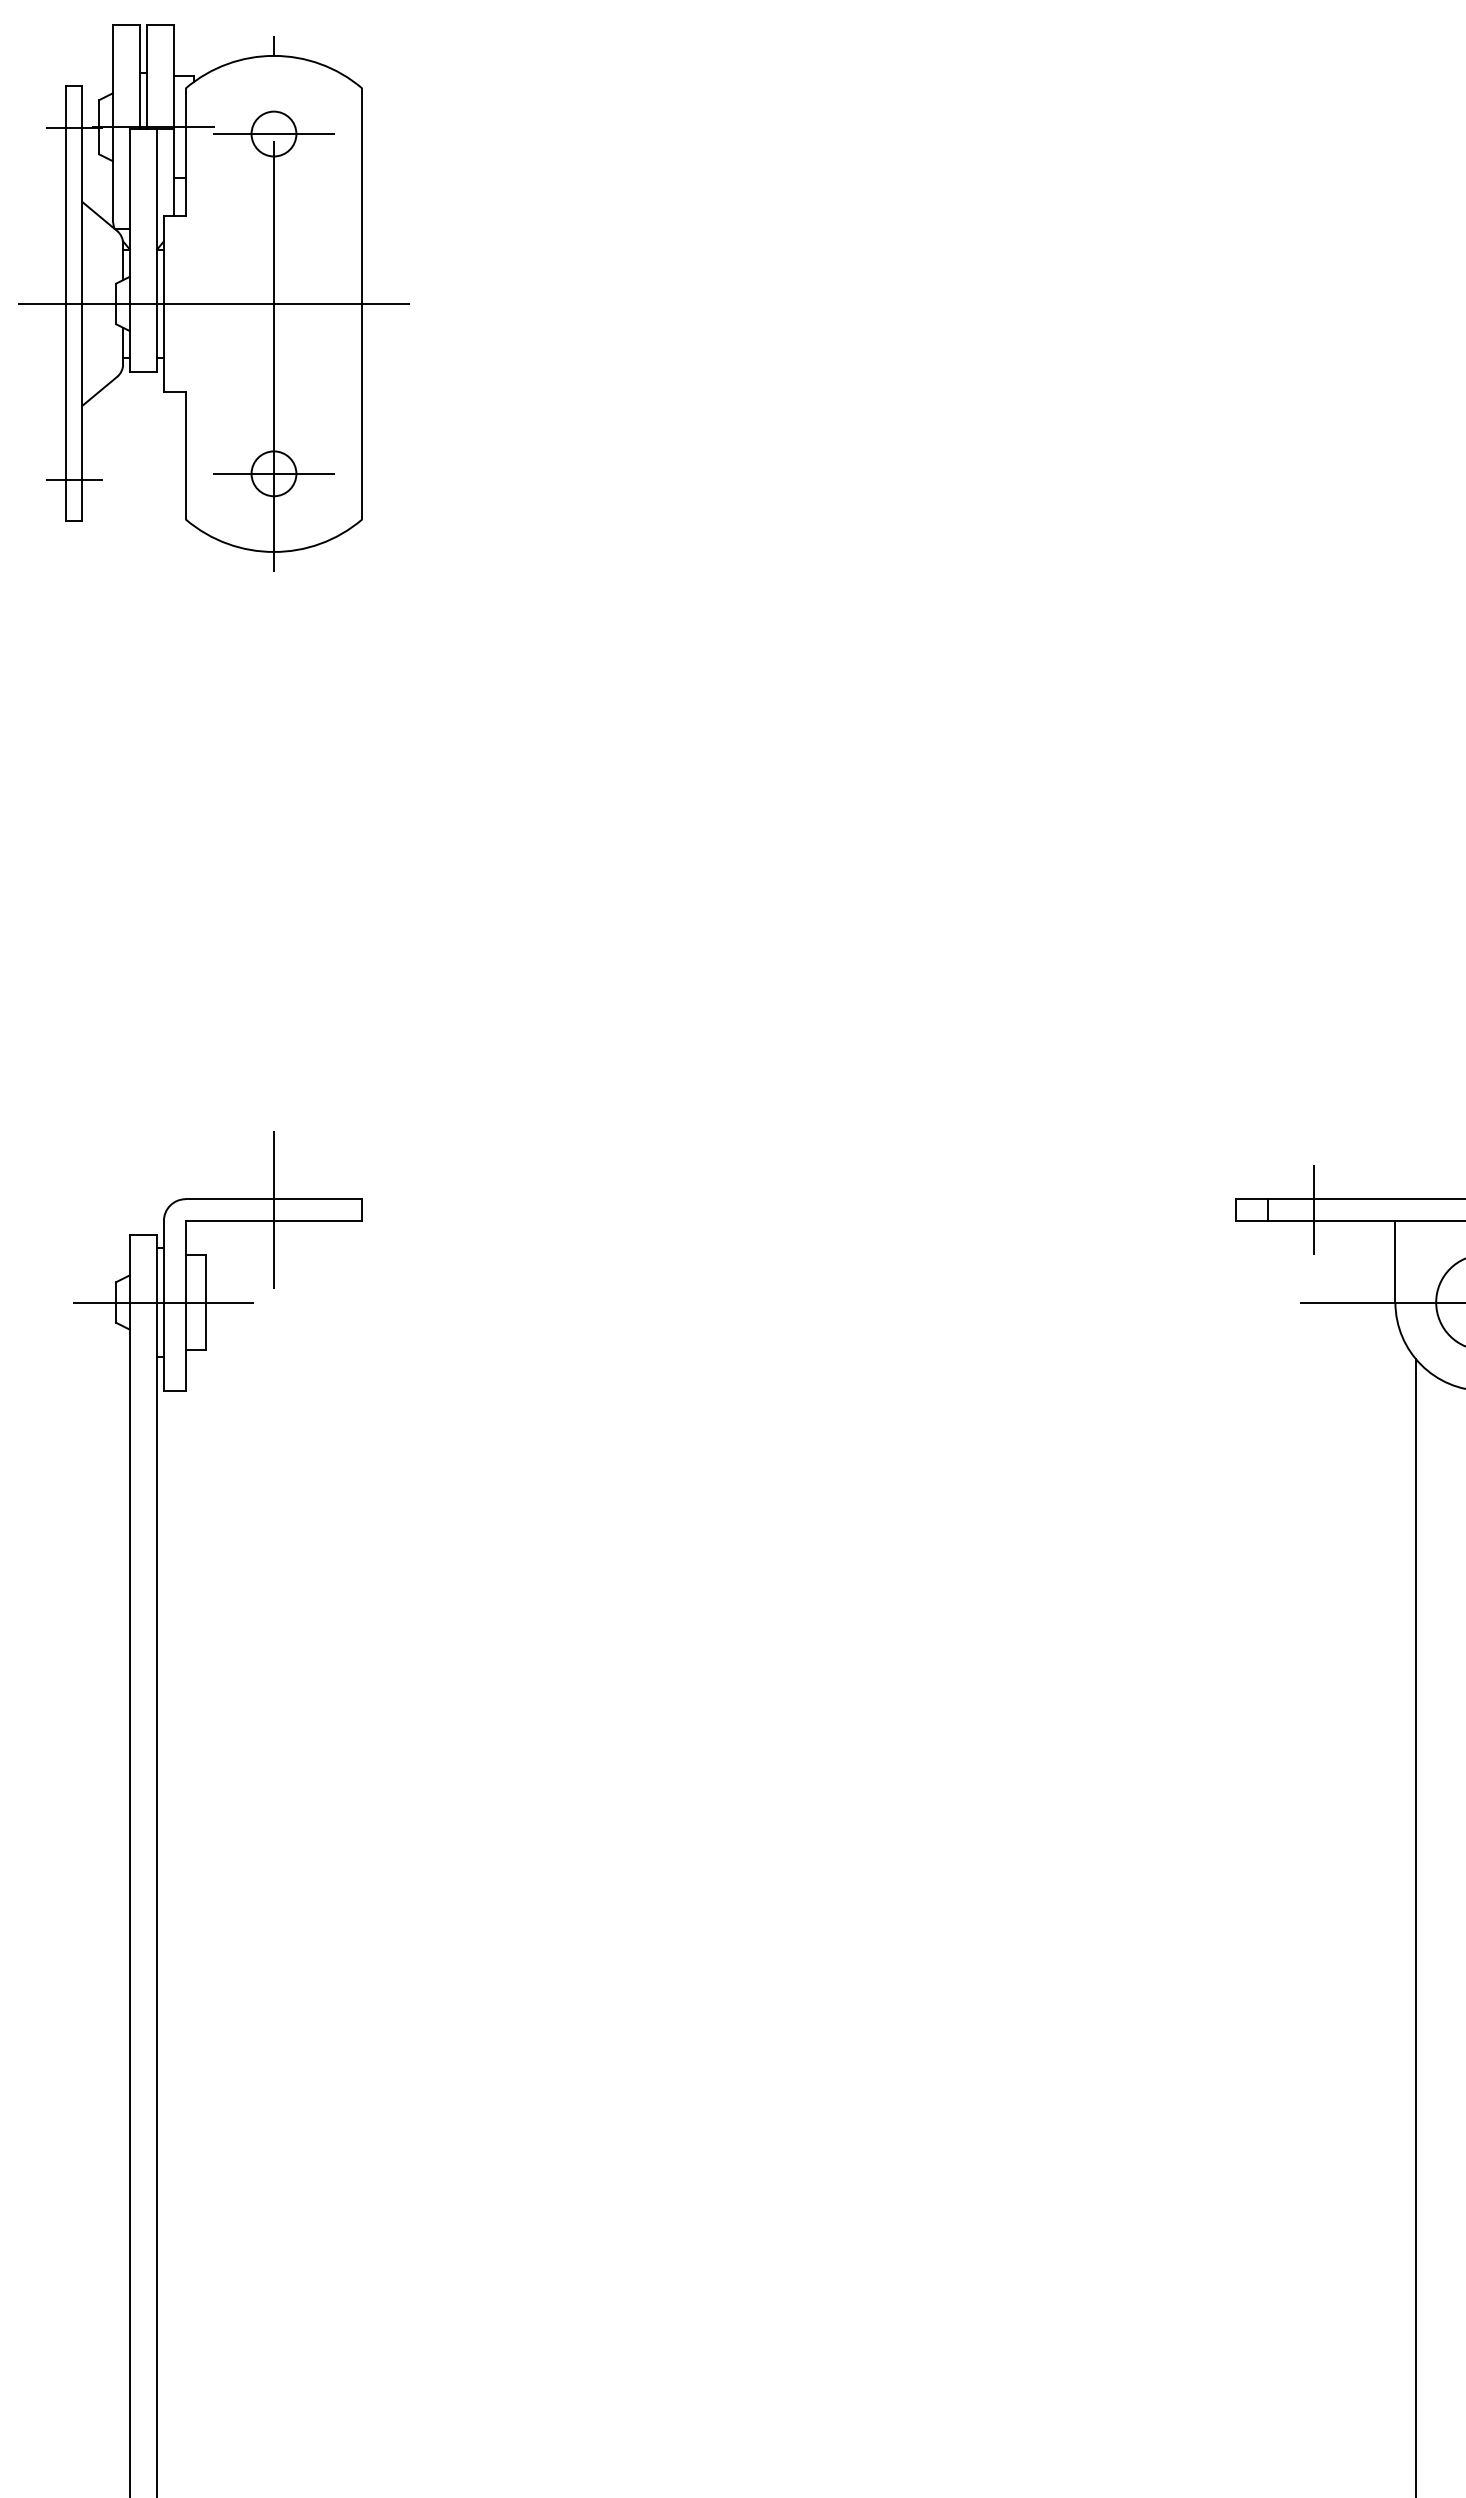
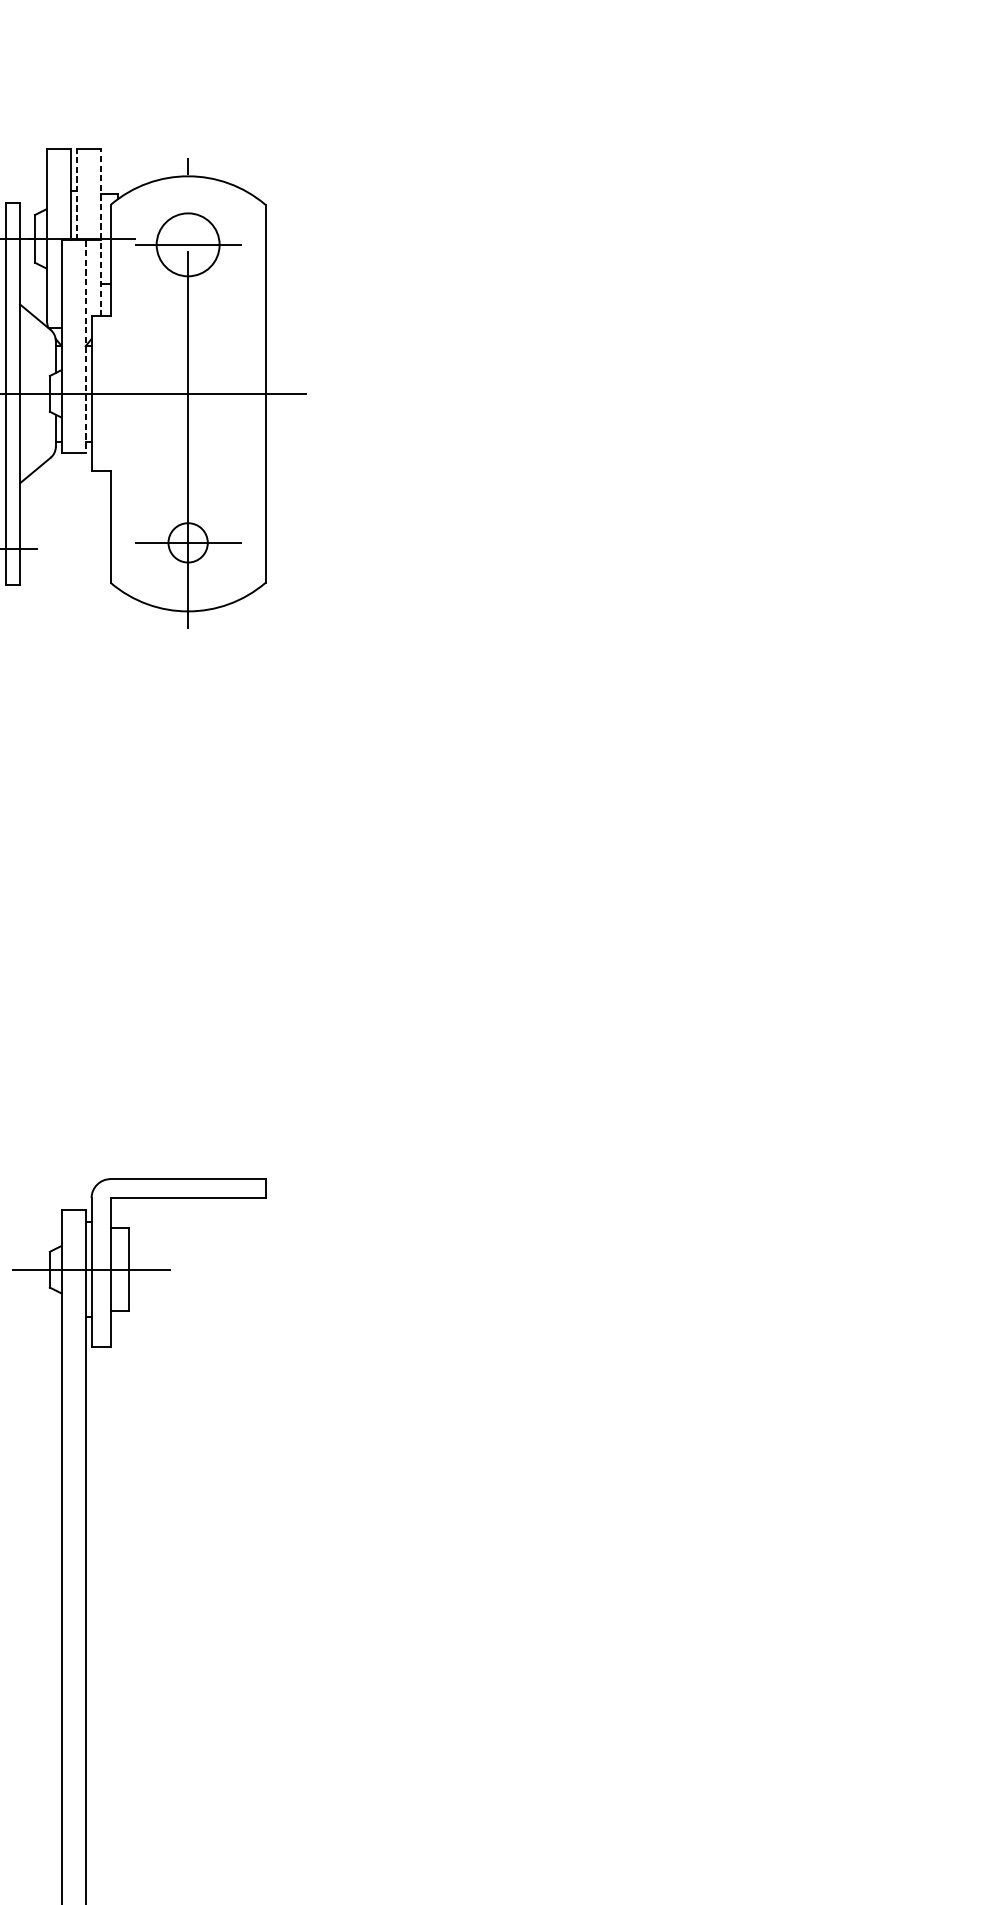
line: (146, 77) -> (76, 195), solid -> dashed
line: (174, 119) -> (100, 232), solid -> dashed
circle: (273, 133) -> (187, 244), size x1.6
line: (157, 250) -> (85, 346), solid -> dashed
line: (273, 1209) -> (187, 1188), removed

